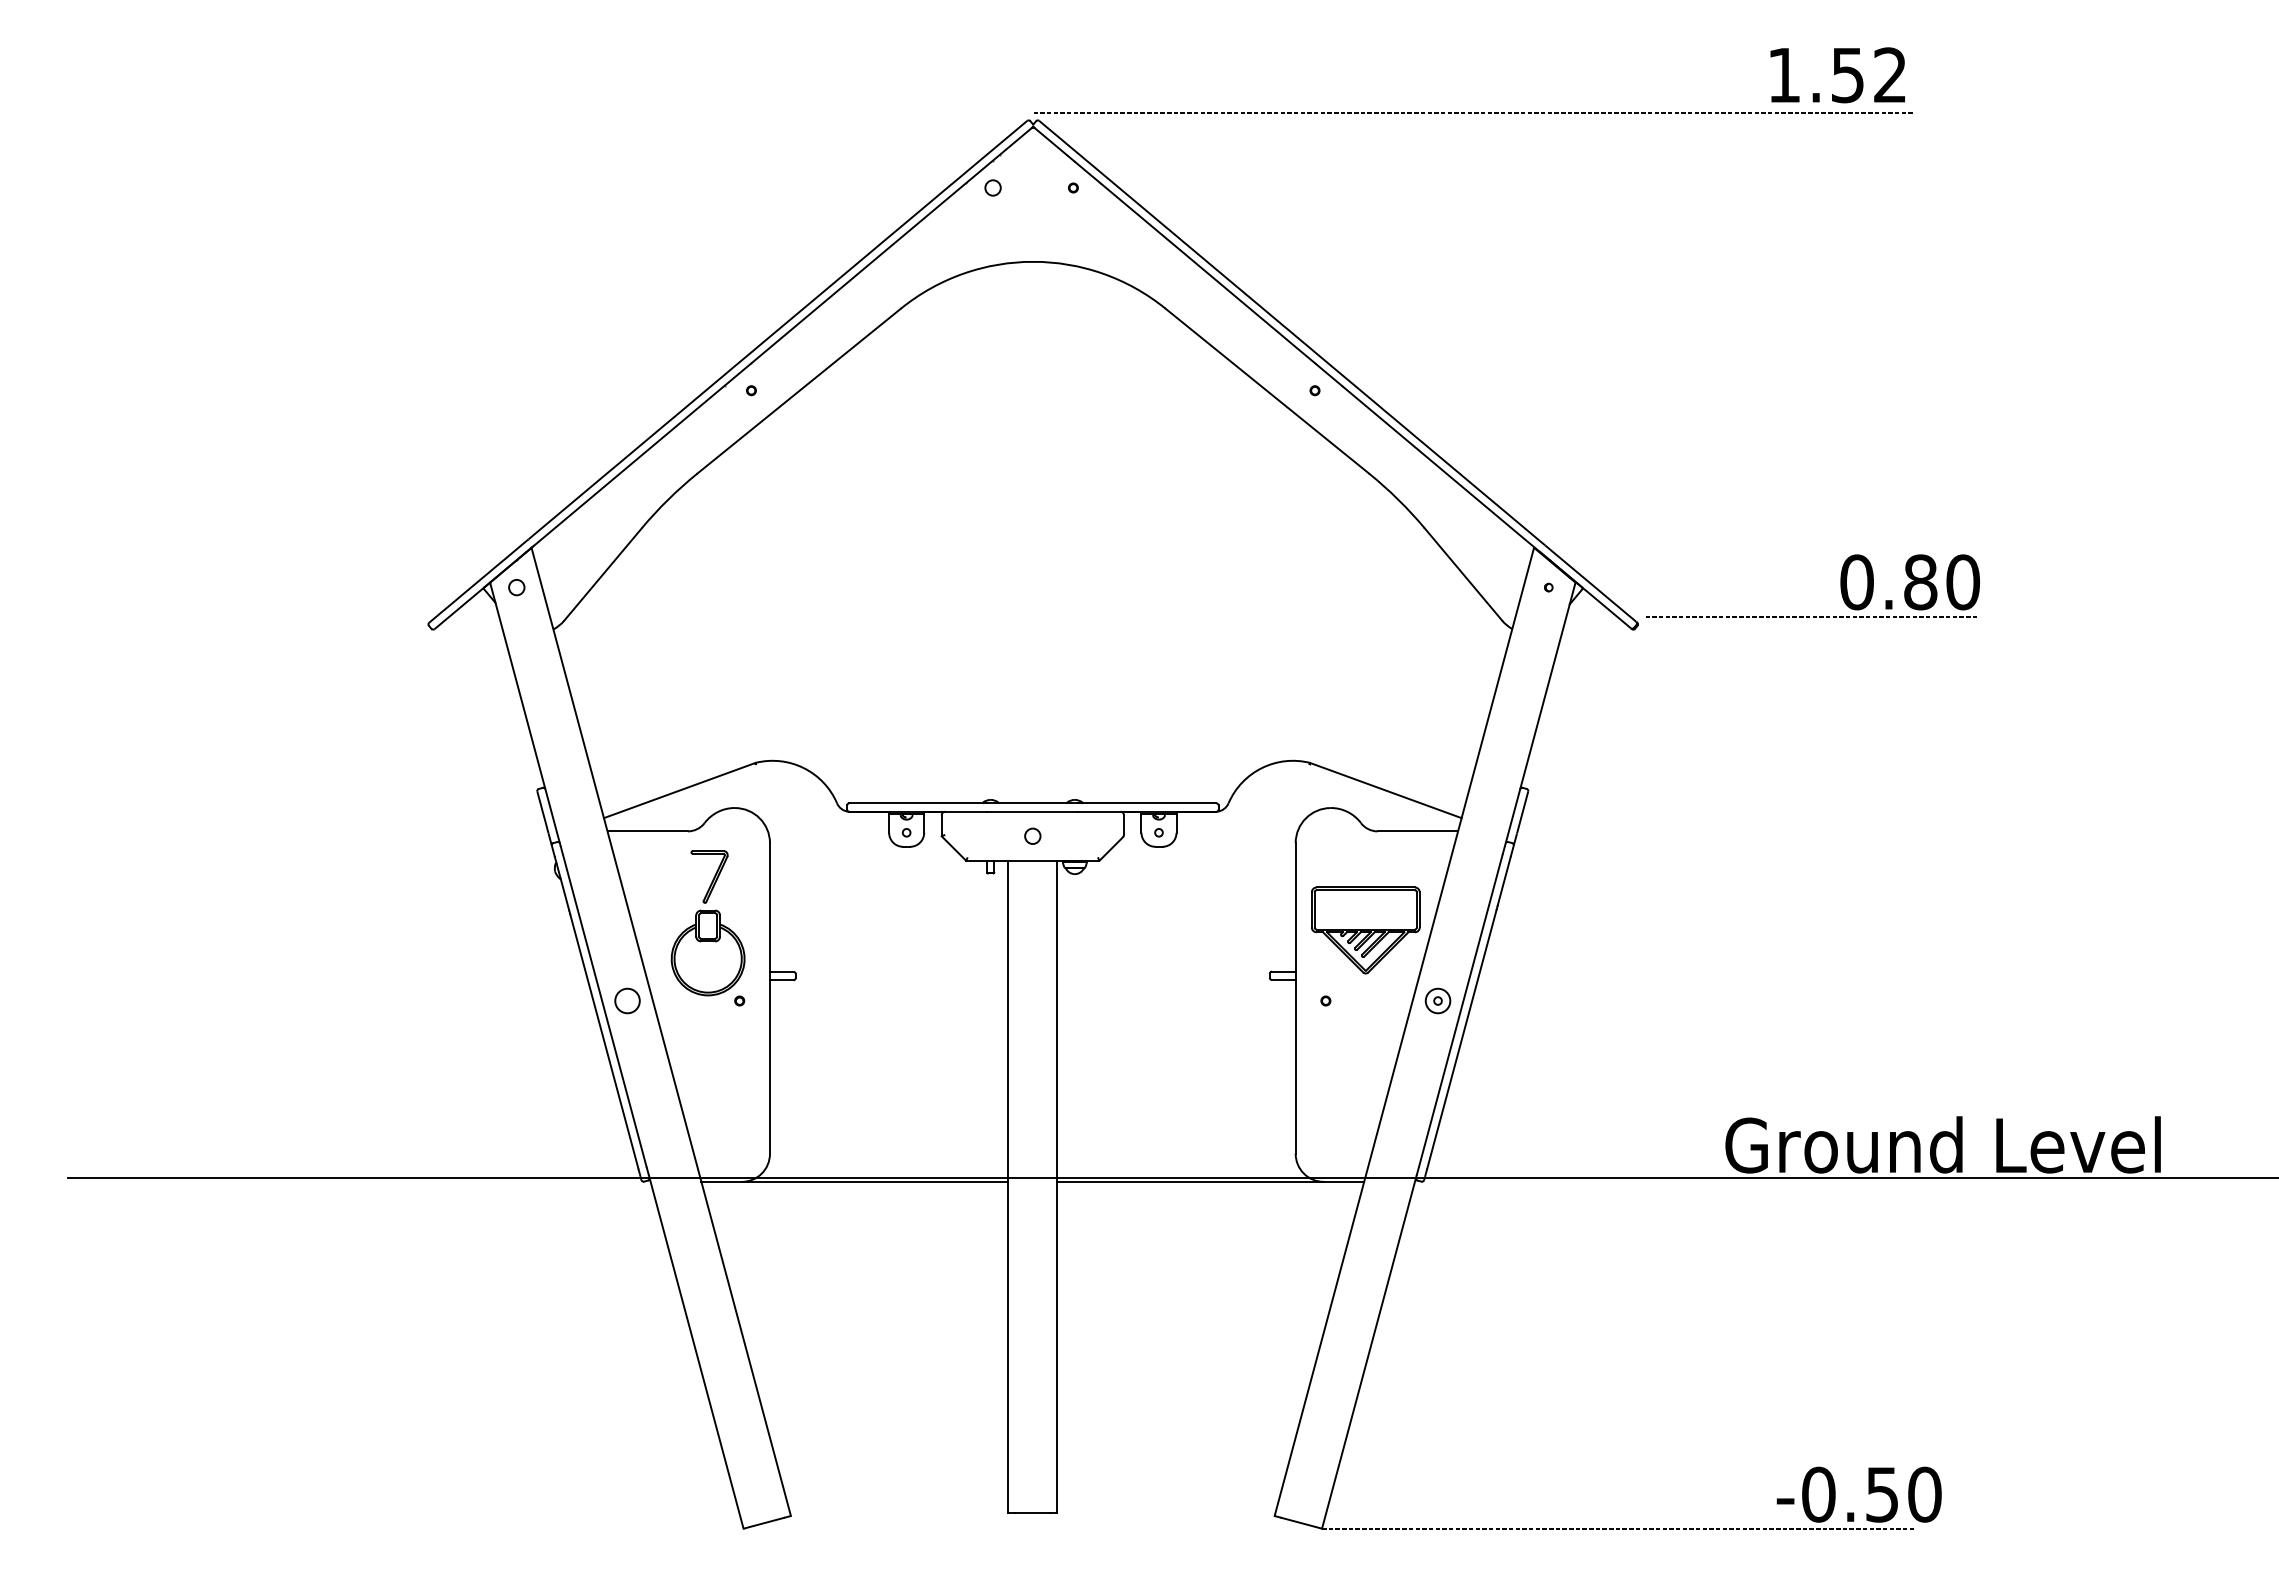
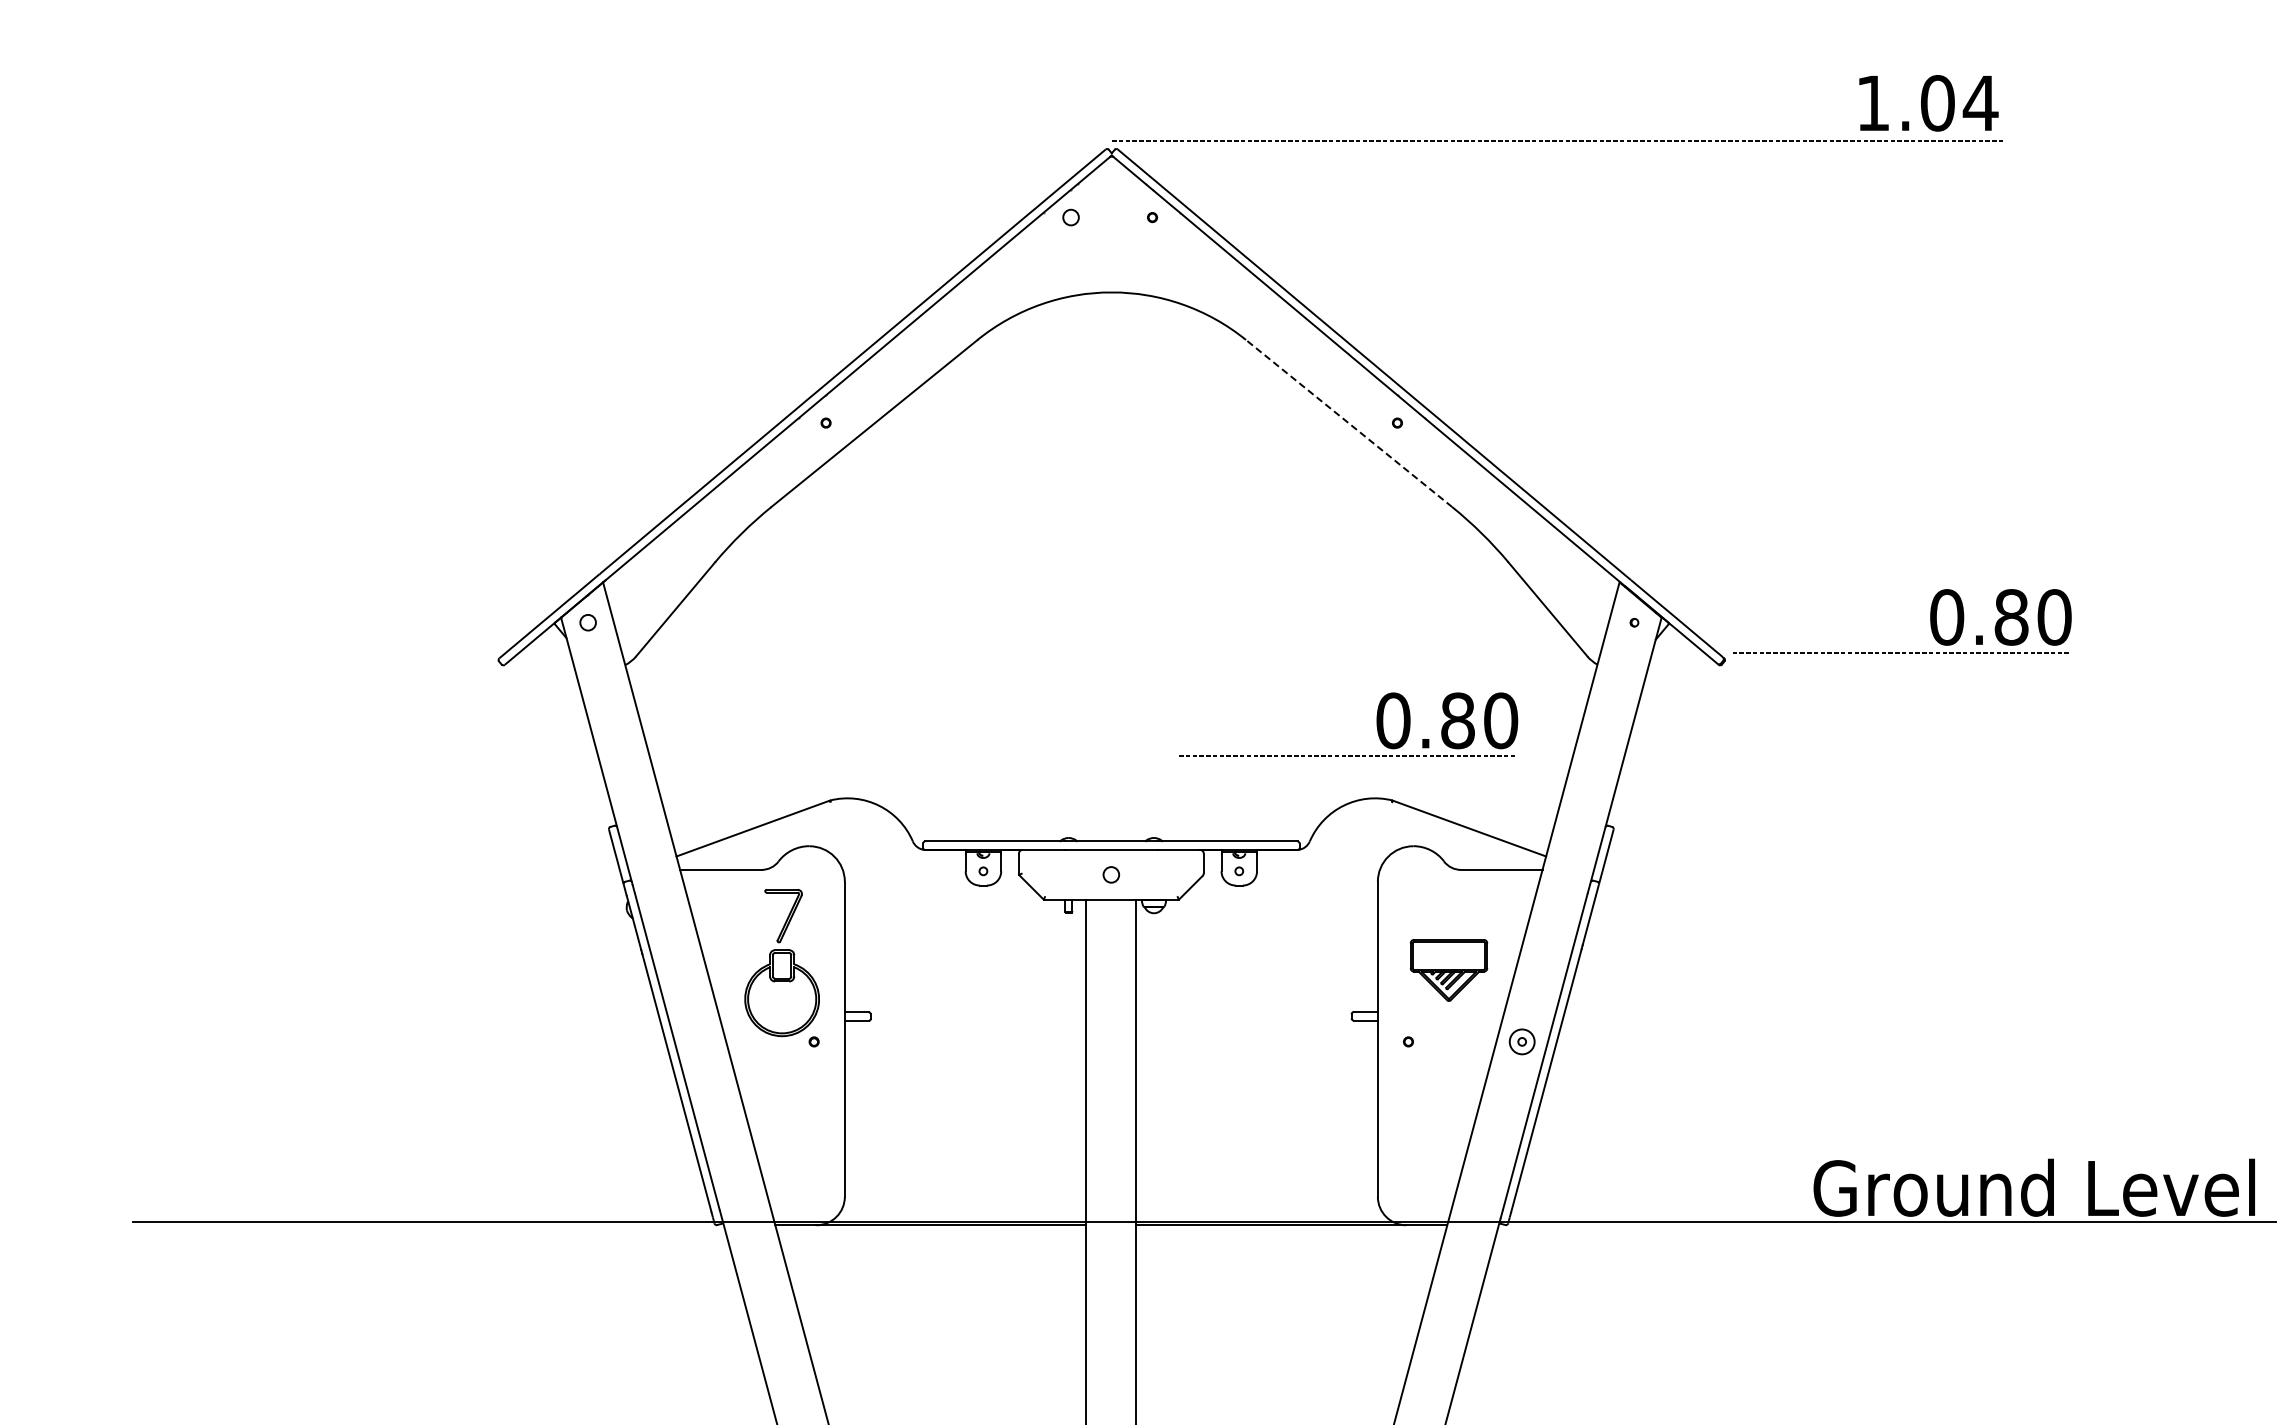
text: (1869, 75) -> (1959, 103), 1.52 -> 1.04
line: (1267, 391) -> (1349, 423), solid -> dashed
part: (1294, 687) -> (1376, 724), added
part: (1365, 930) -> (1448, 970), size x0.7
circle: (627, 1000) -> (700, 1041), removed

